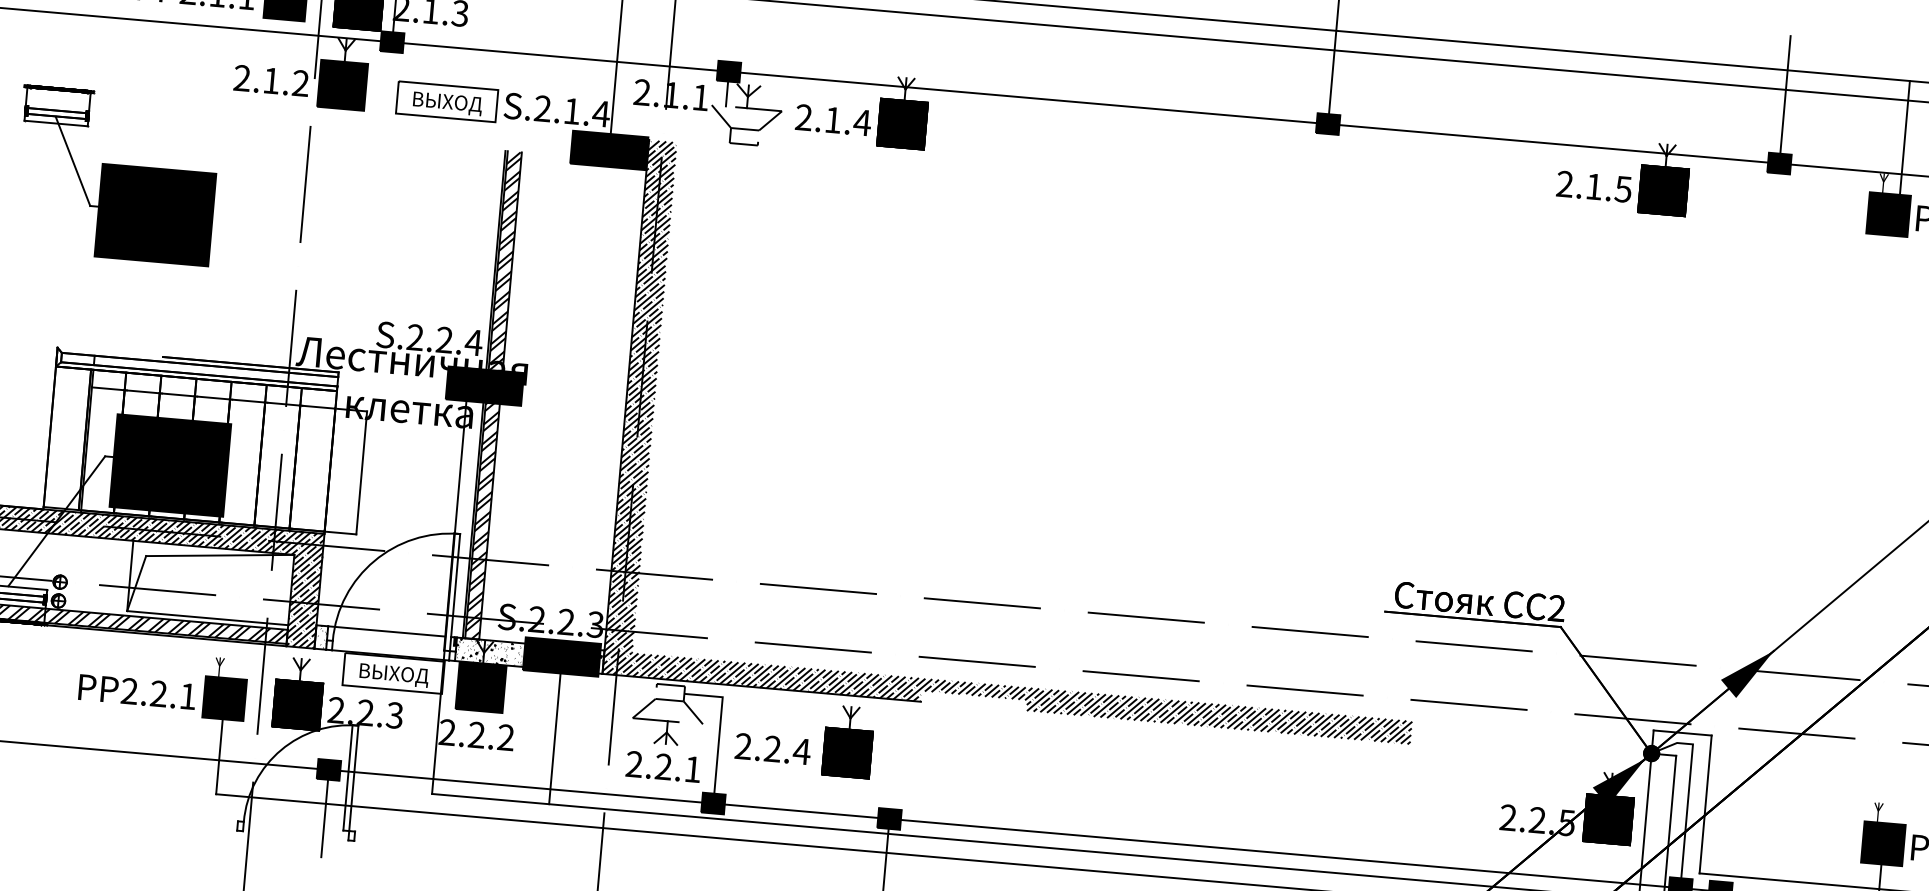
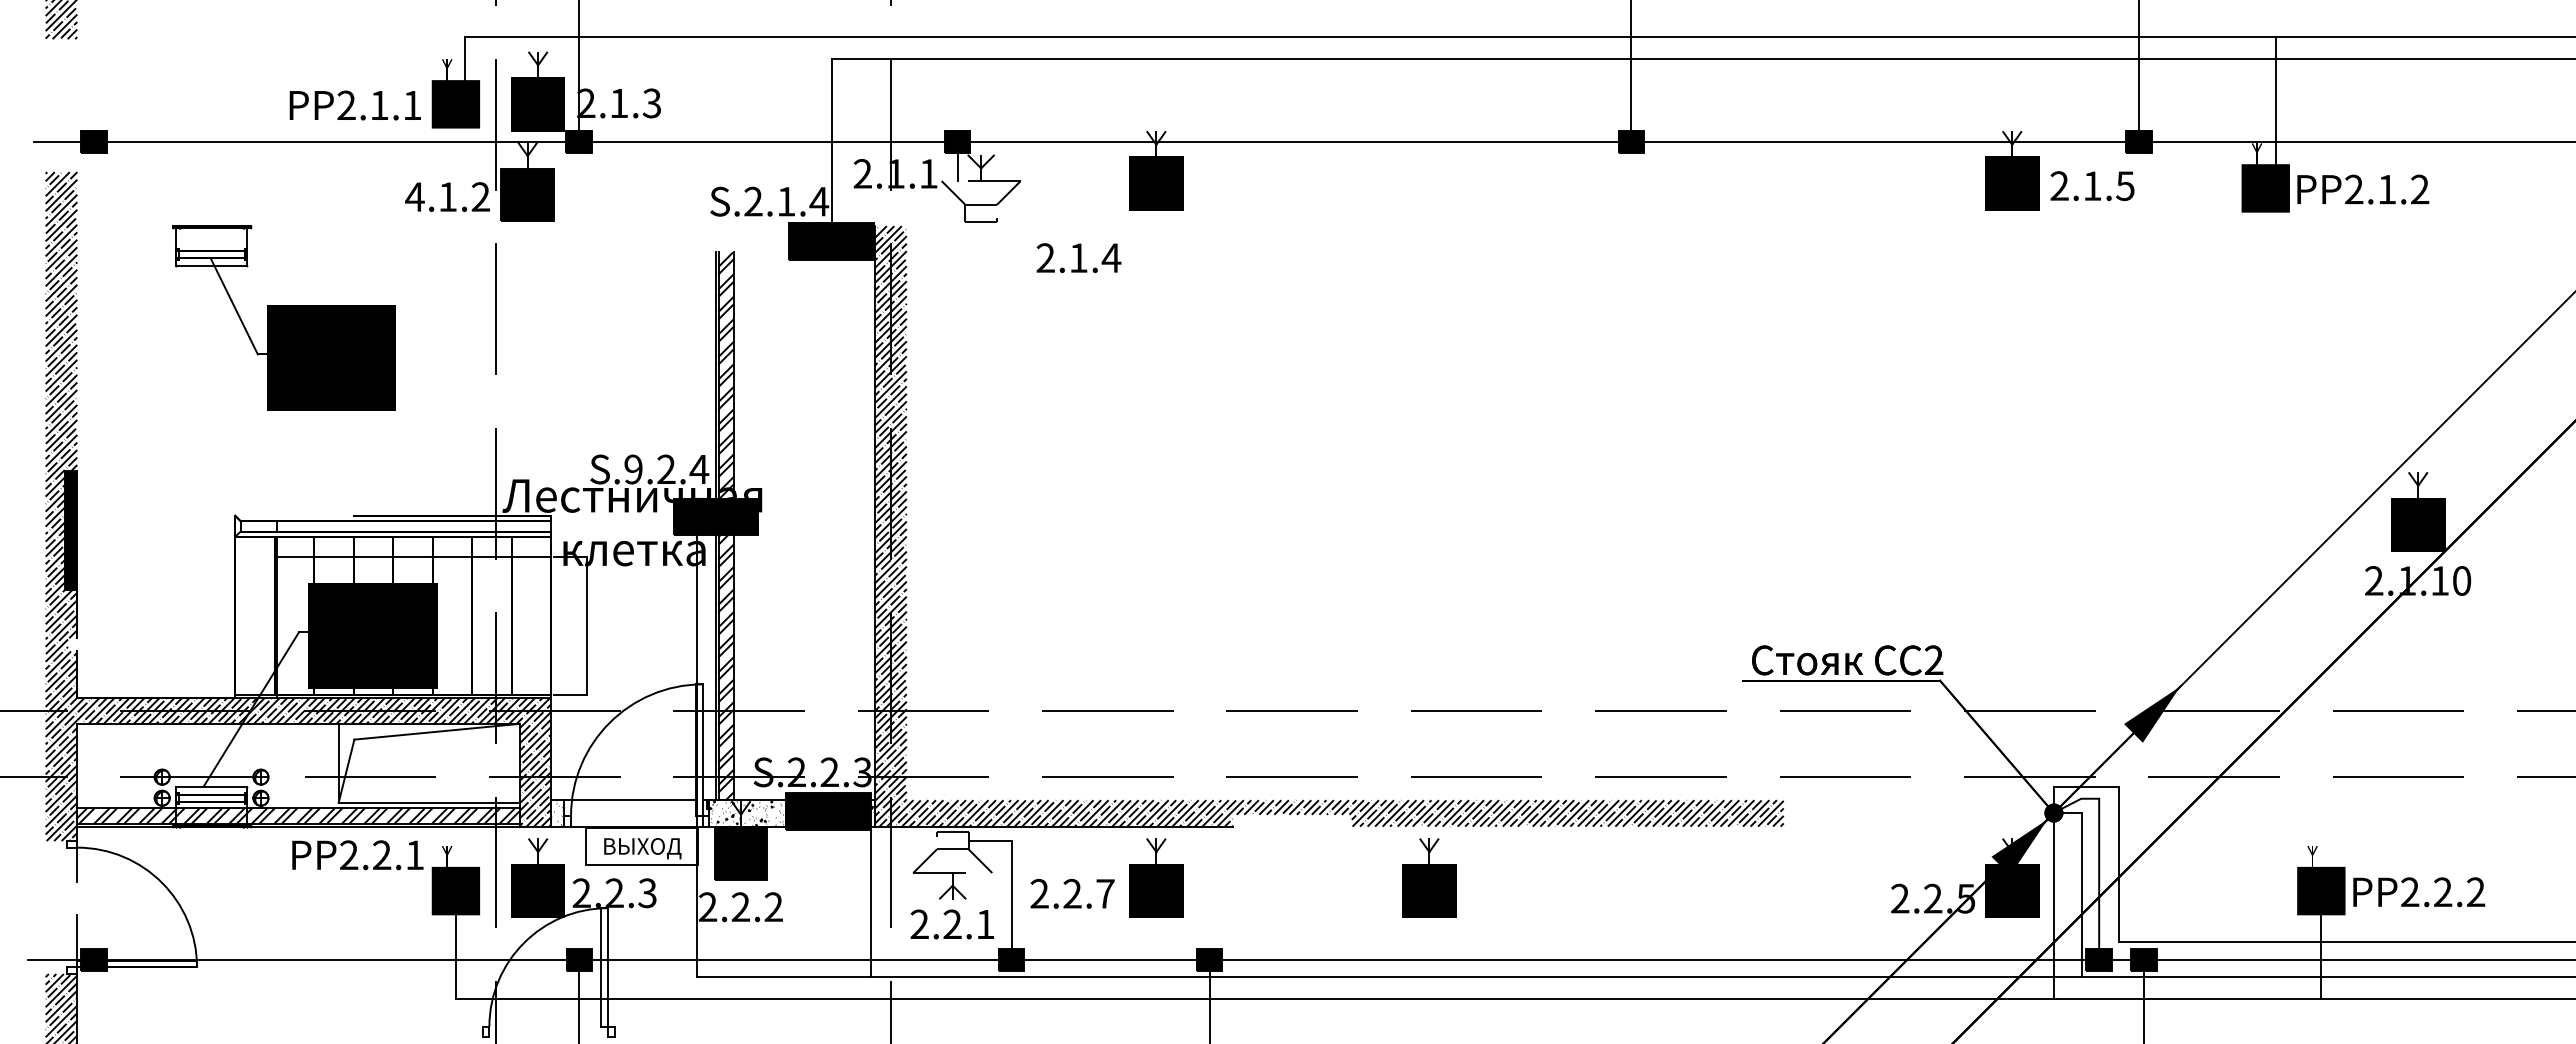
text: (241, 77) -> (414, 196), 2.1.2 -> 4.1.2
part: (446, 101) -> (645, 202), removed
text: (833, 120) -> (1078, 258), moved
text: (1594, 186) -> (2092, 185), moved
text: (415, 337) -> (633, 469), S.2.2.4 -> S.9.2.4
text: (137, 692) -> (357, 855), moved
line: (554, 738) -> (871, 903), moved
text: (802, 751) -> (1105, 893), 2.2.4 -> 2.2.7
part: (1091, 762) -> (1429, 877), added

